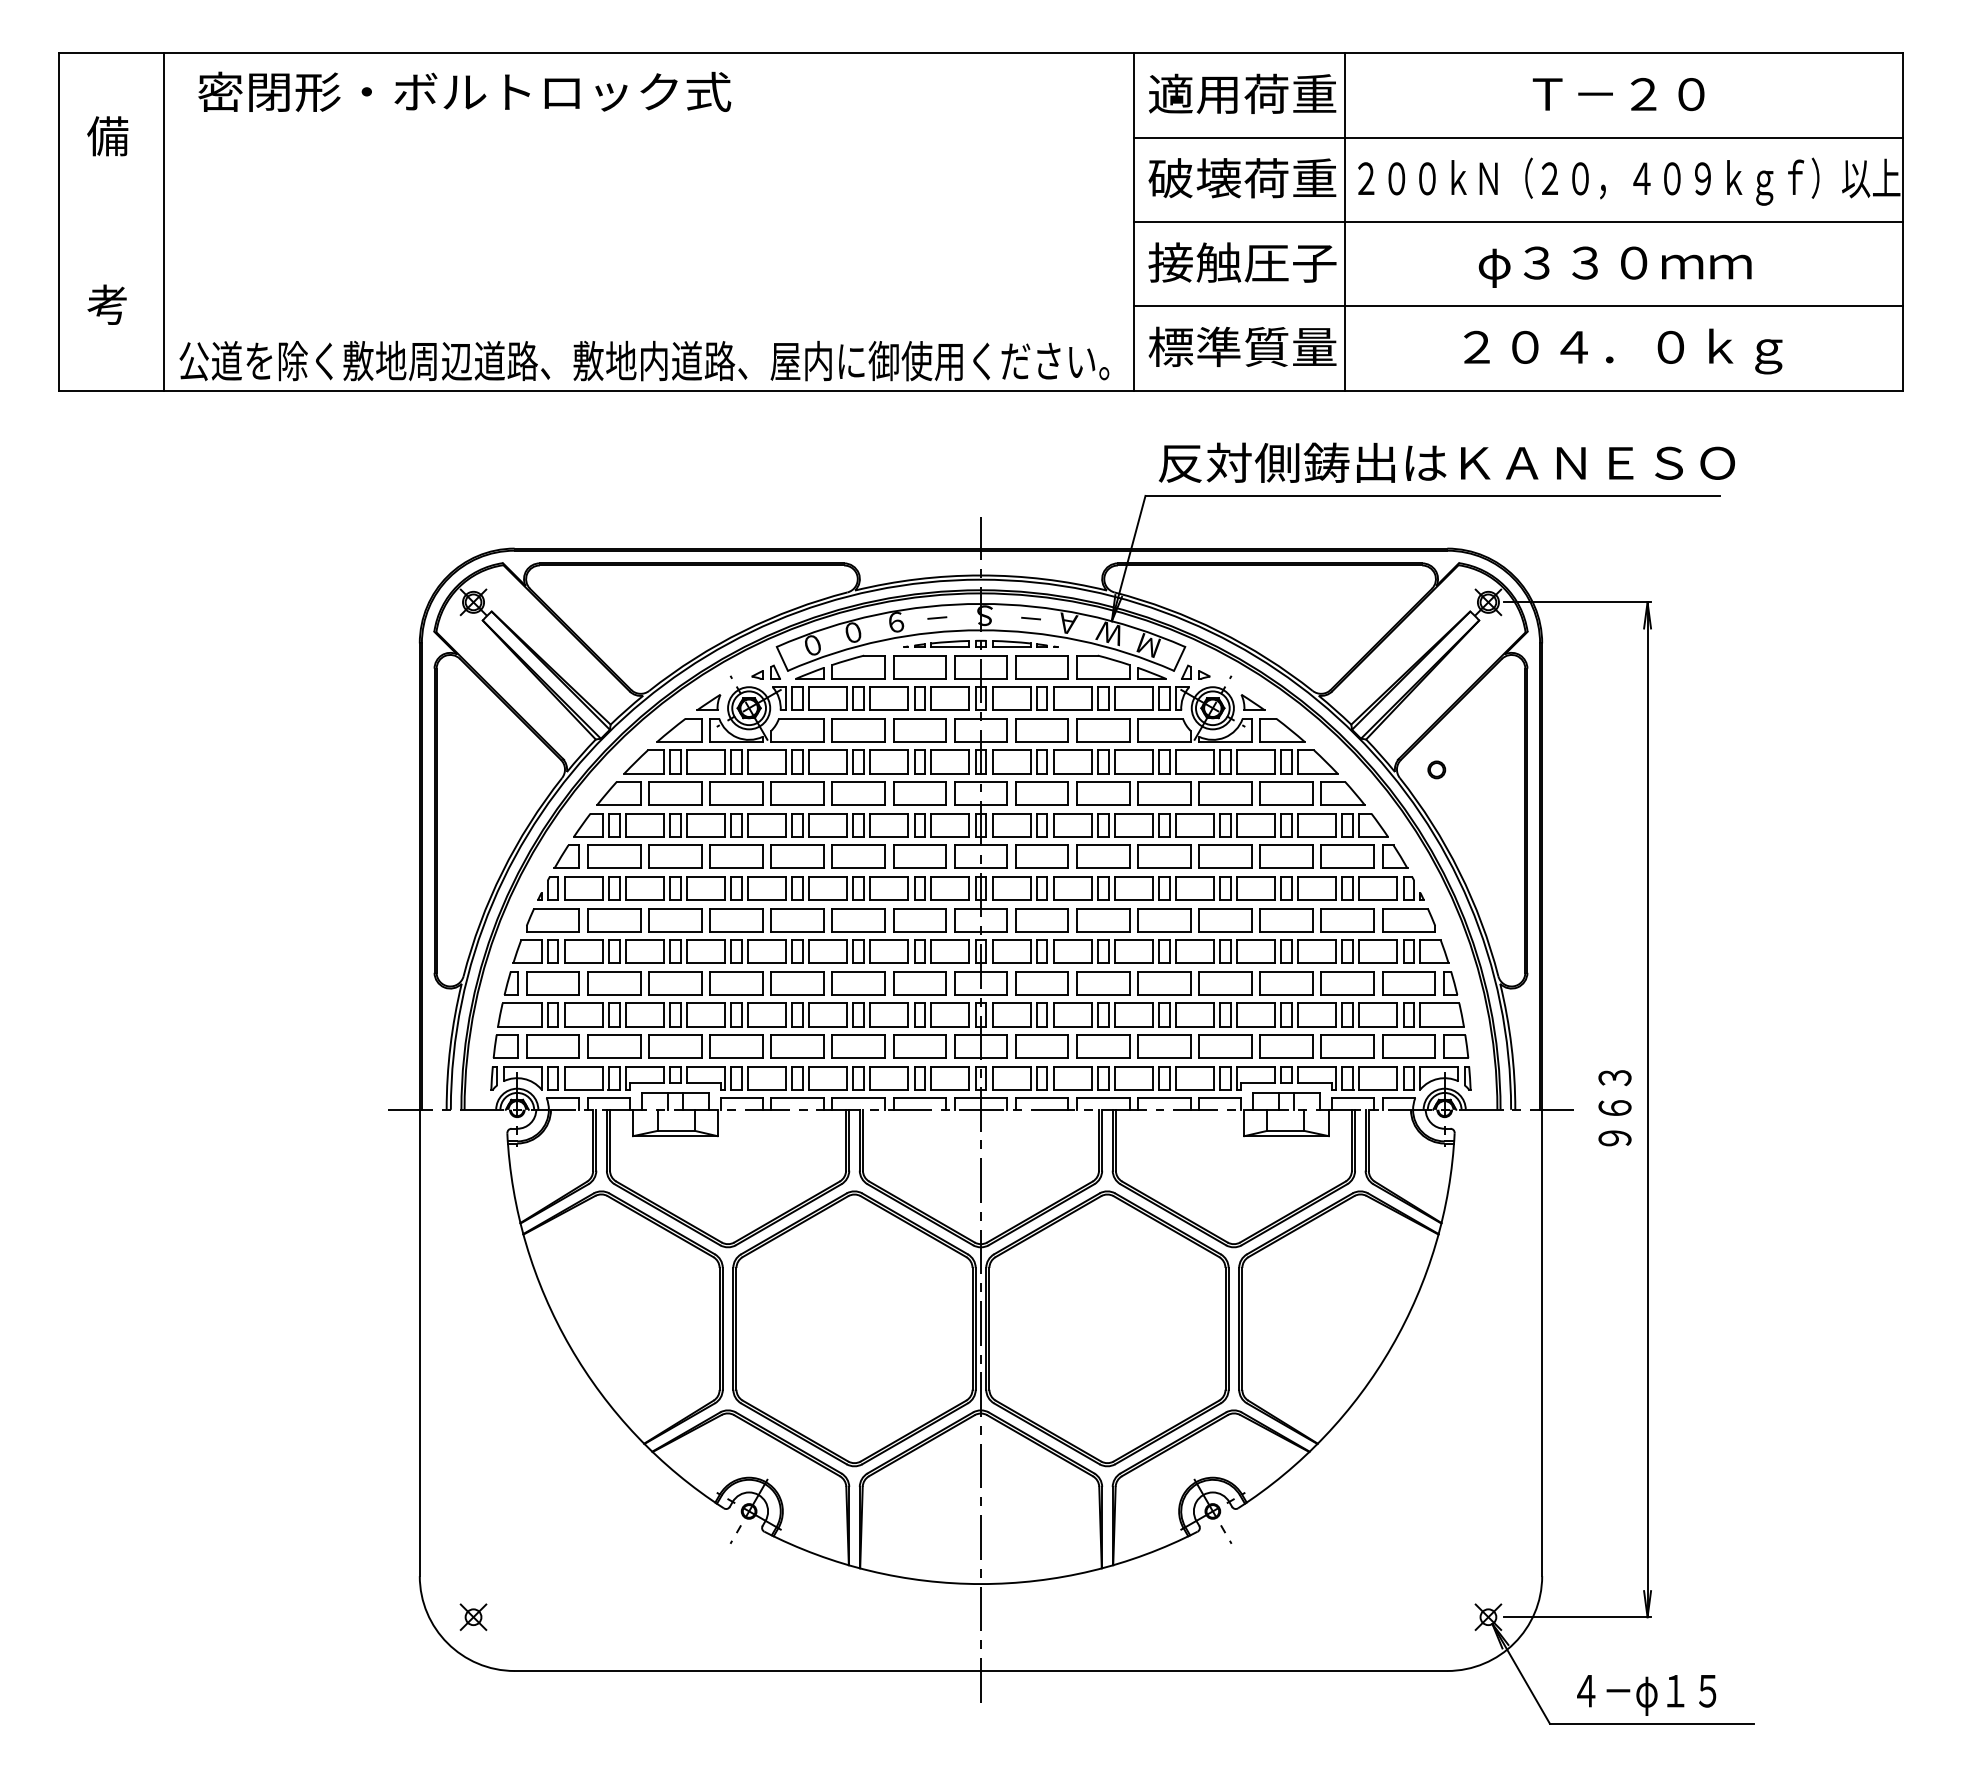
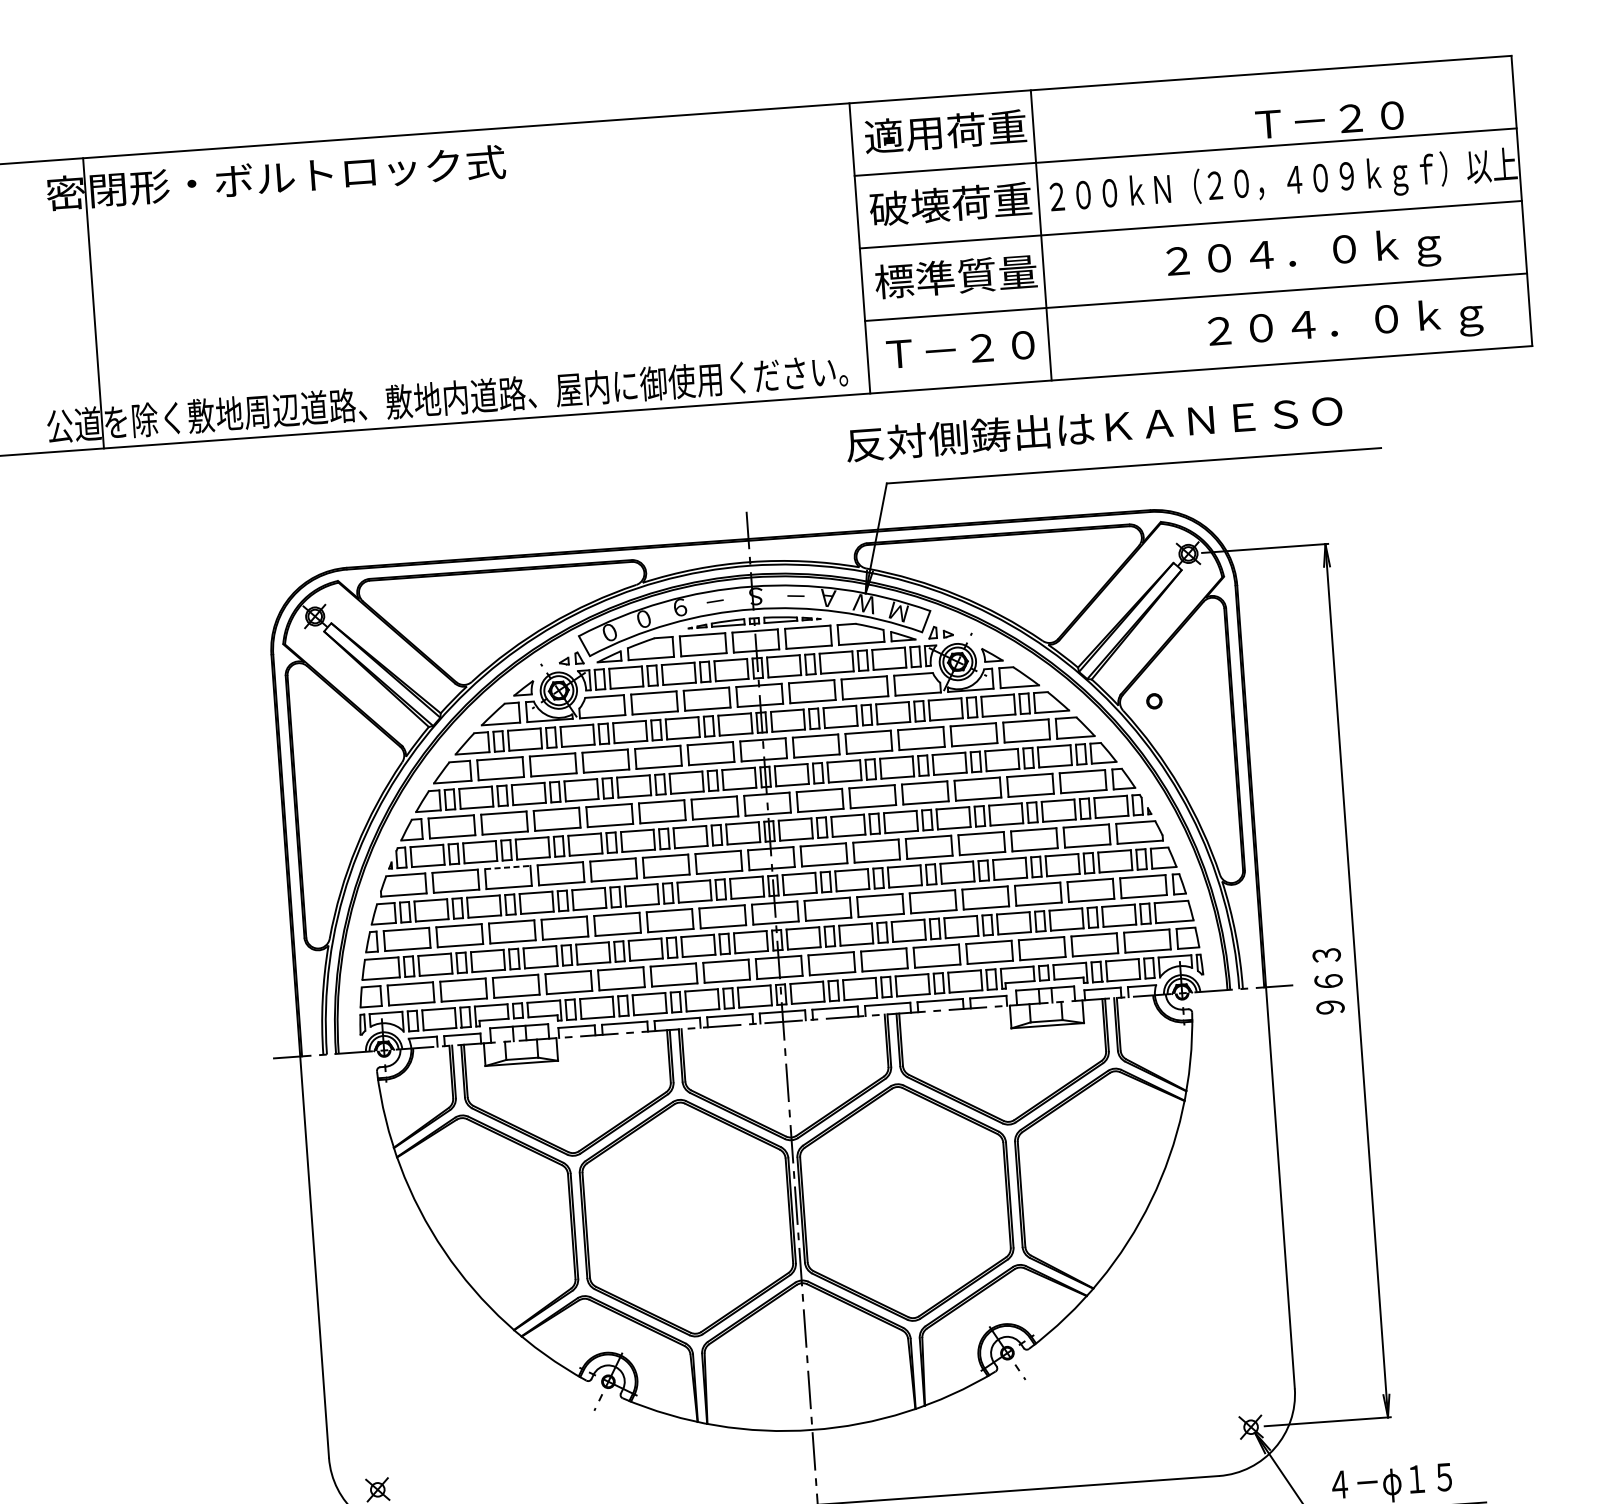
text: (1618, 94) -> (1329, 120), moved
line: (164, 221) -> (93, 302), moved
text: (1242, 262) -> (955, 276), 接触圧子 -> 標準質量
text: (1641, 267) -> (1299, 256), φ３３０ｍｍ -> ２０４．０ｋｇ
text: (1242, 346) -> (961, 348), 標準質量 -> Ｔ－２０
text: (1623, 351) -> (1346, 325), moved
text: (1446, 462) -> (1093, 427), moved
line: (675, 908) -> (507, 867), solid -> dashed

